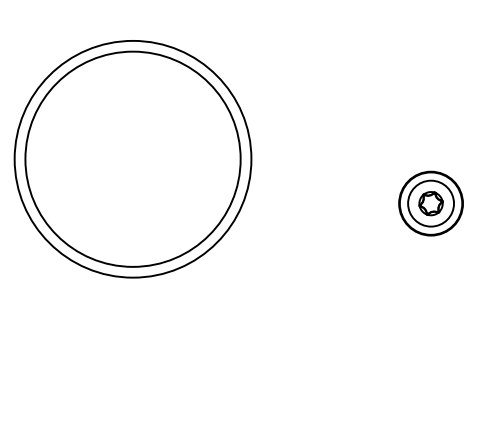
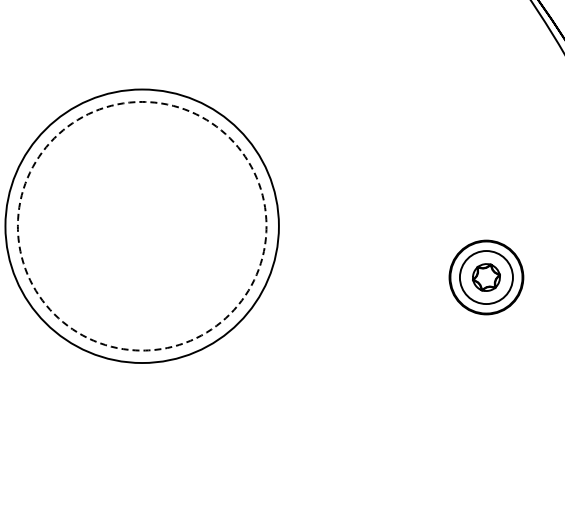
circle: (132, 158) -> (141, 225), solid -> dashed

